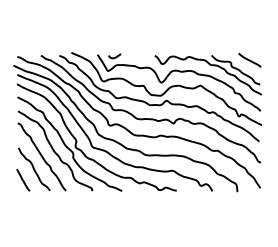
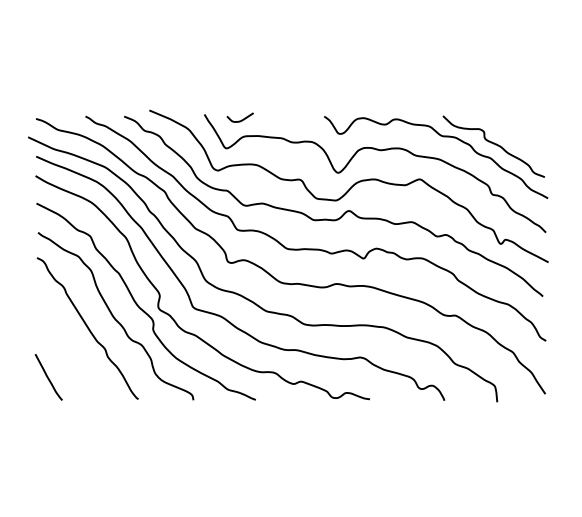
line: (249, 60) -> (522, 126), removed
curve: (34, 169) -> (72, 354), removed

